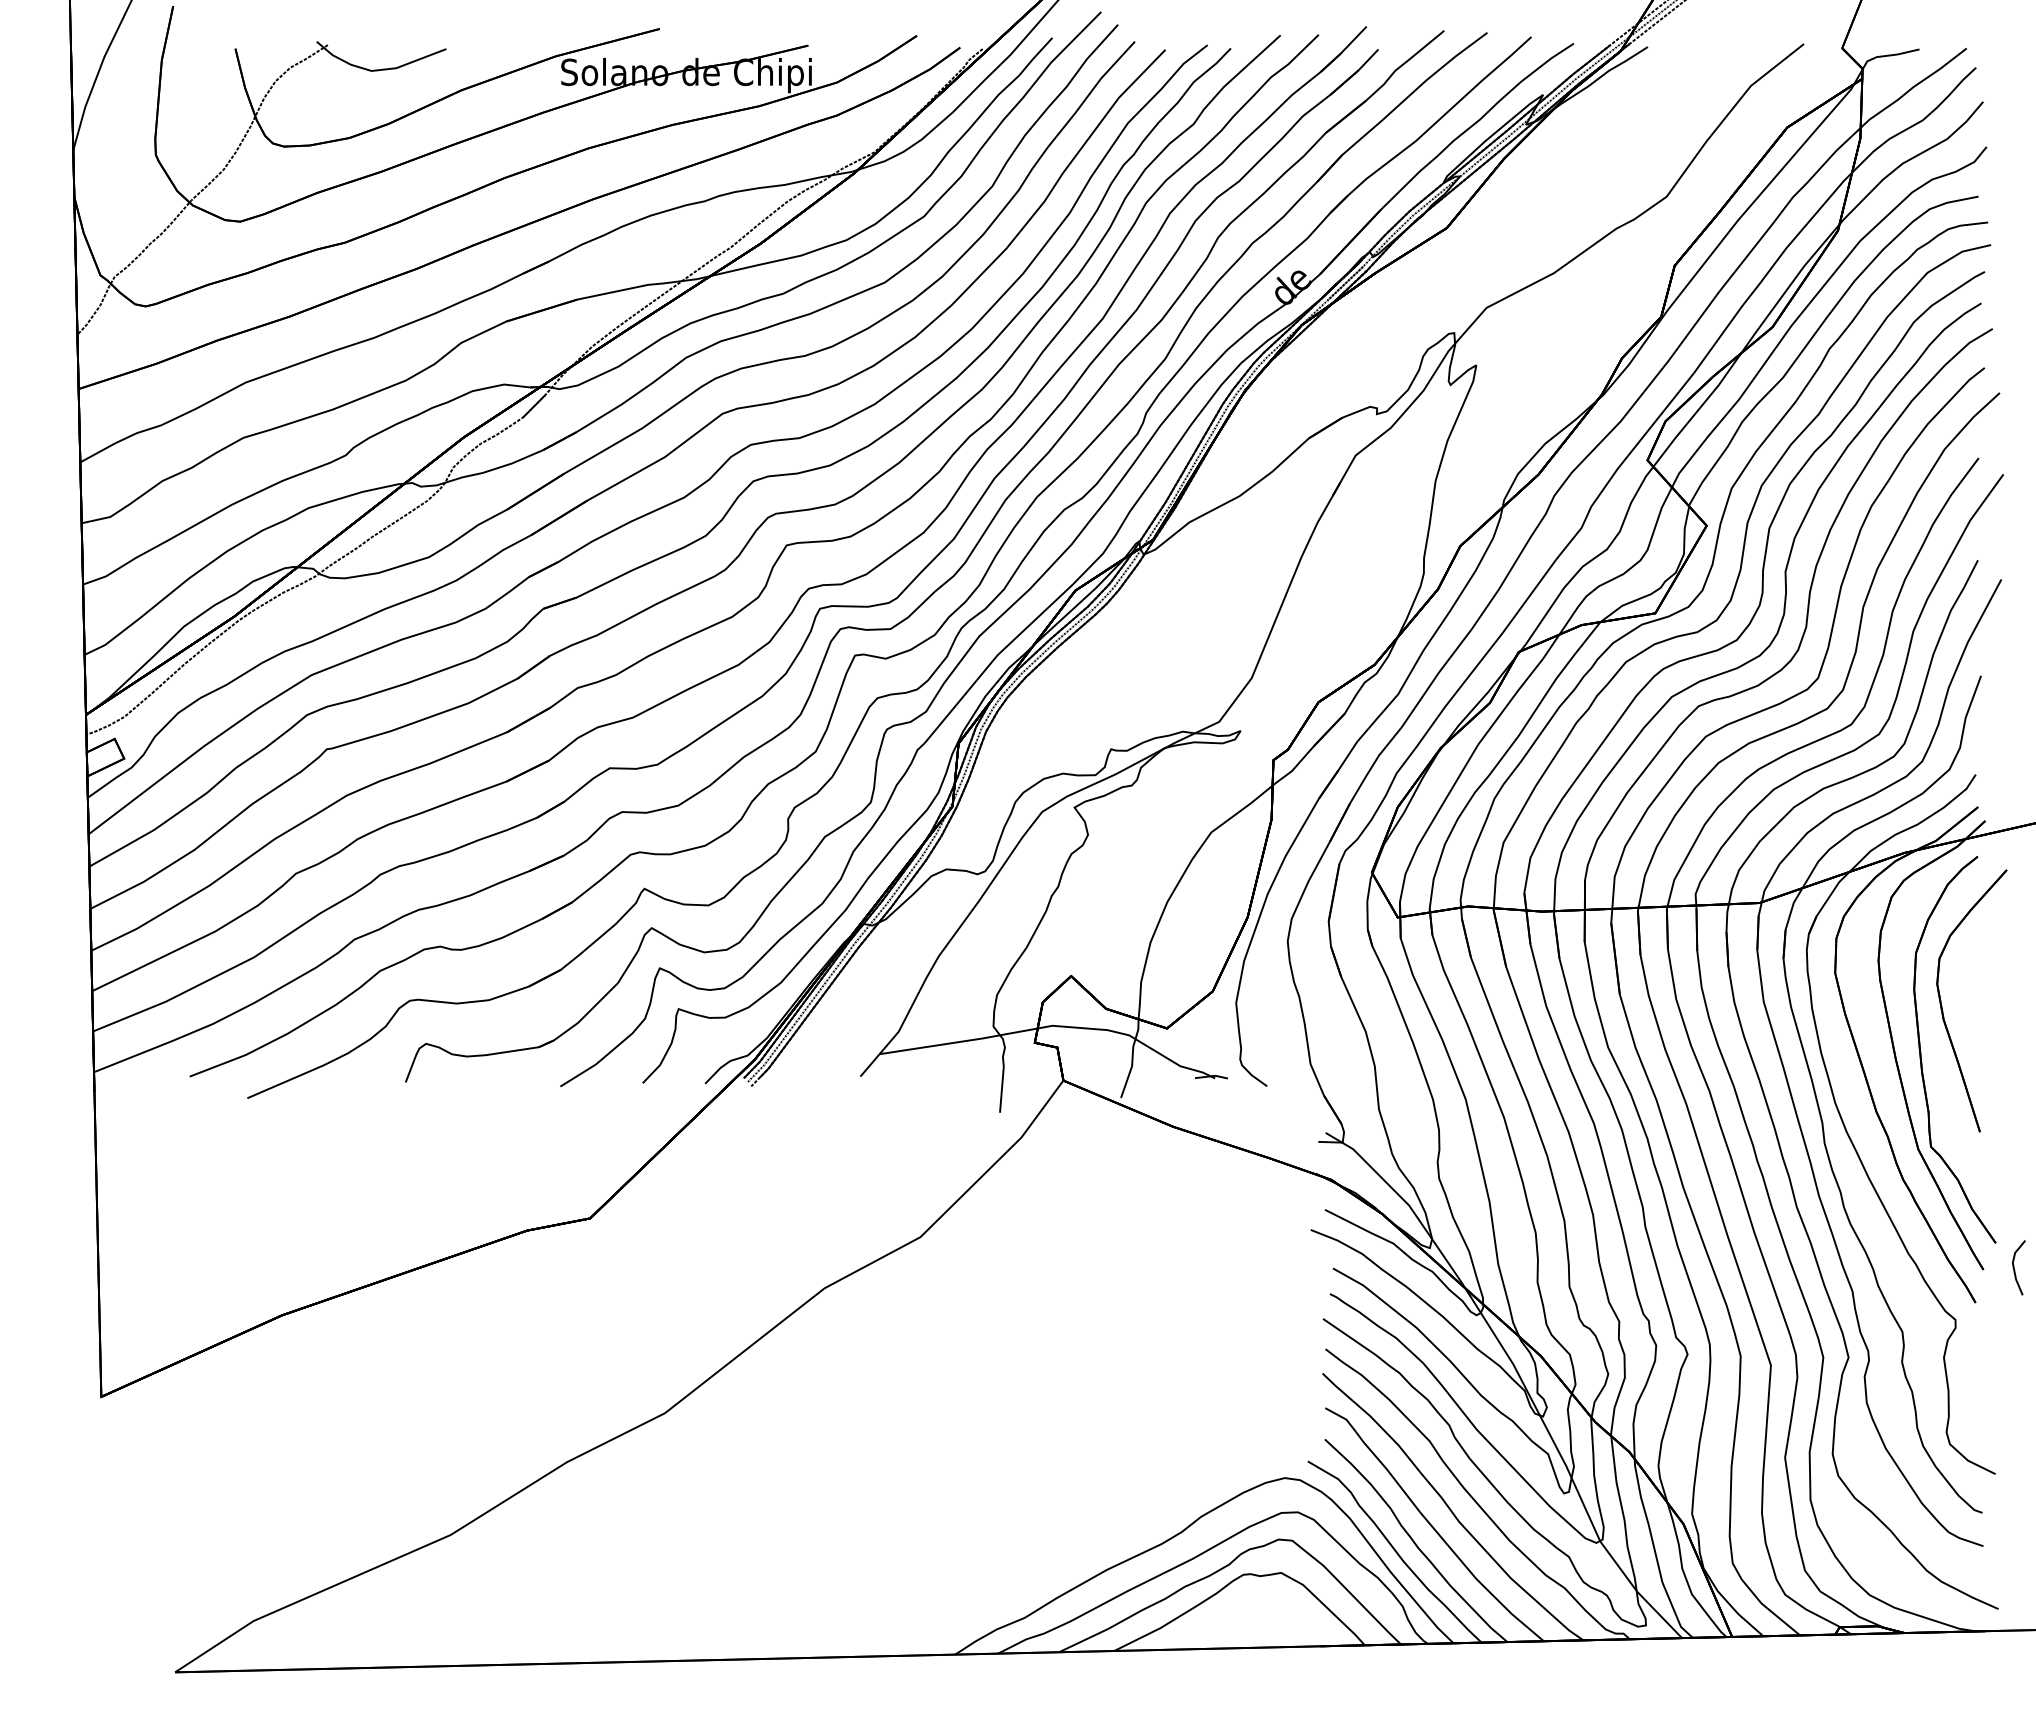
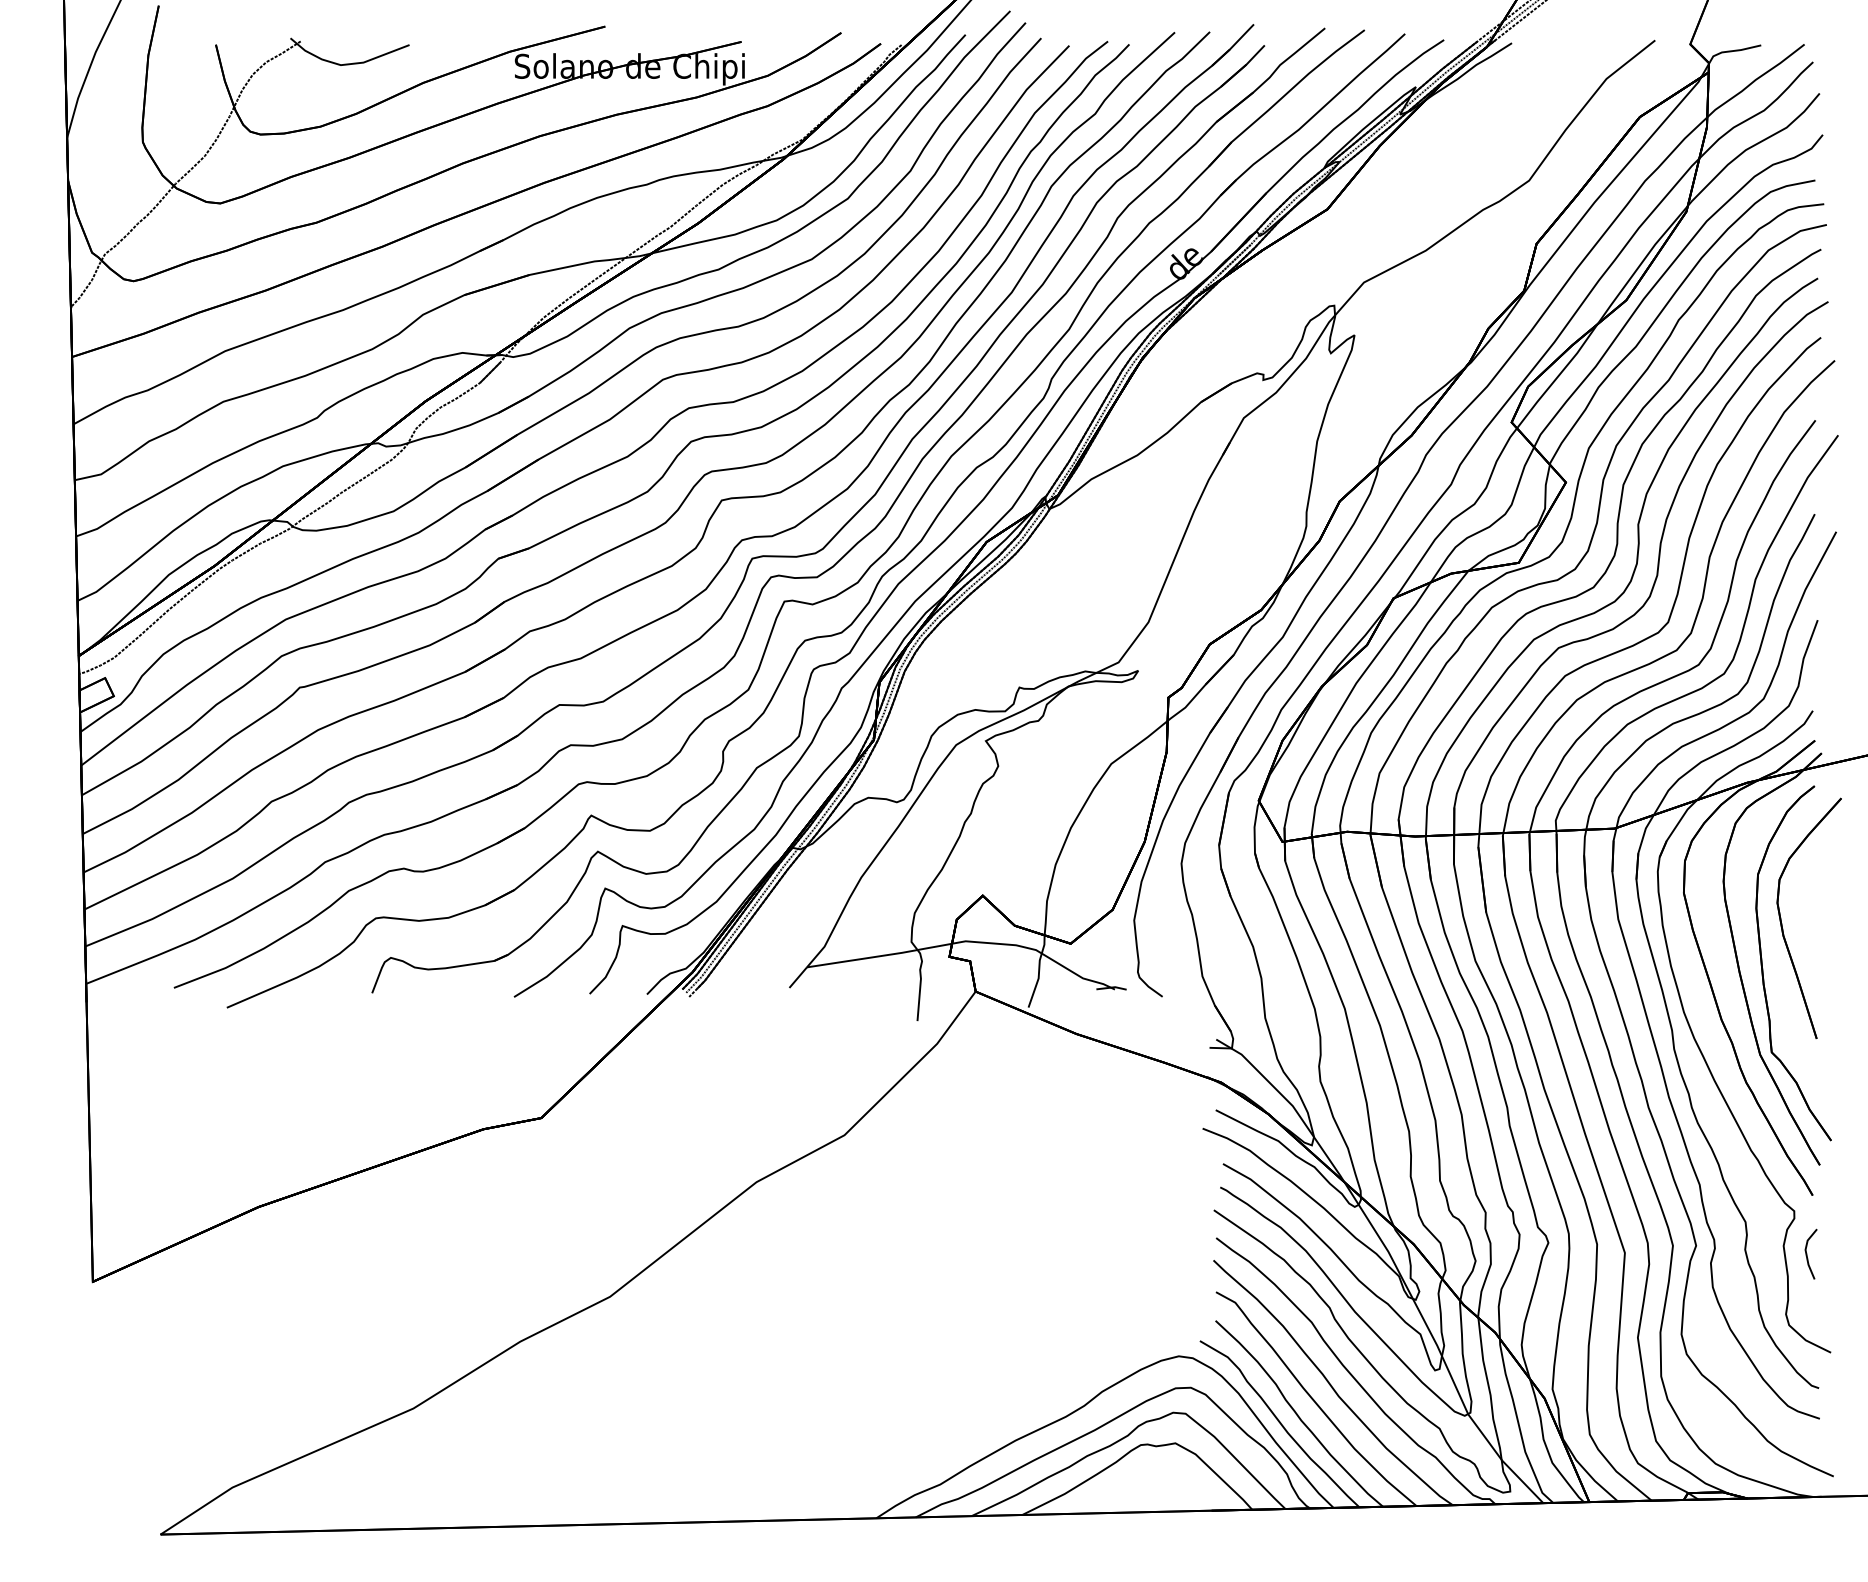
line: (2014, 1267) -> (1807, 1253), moved

